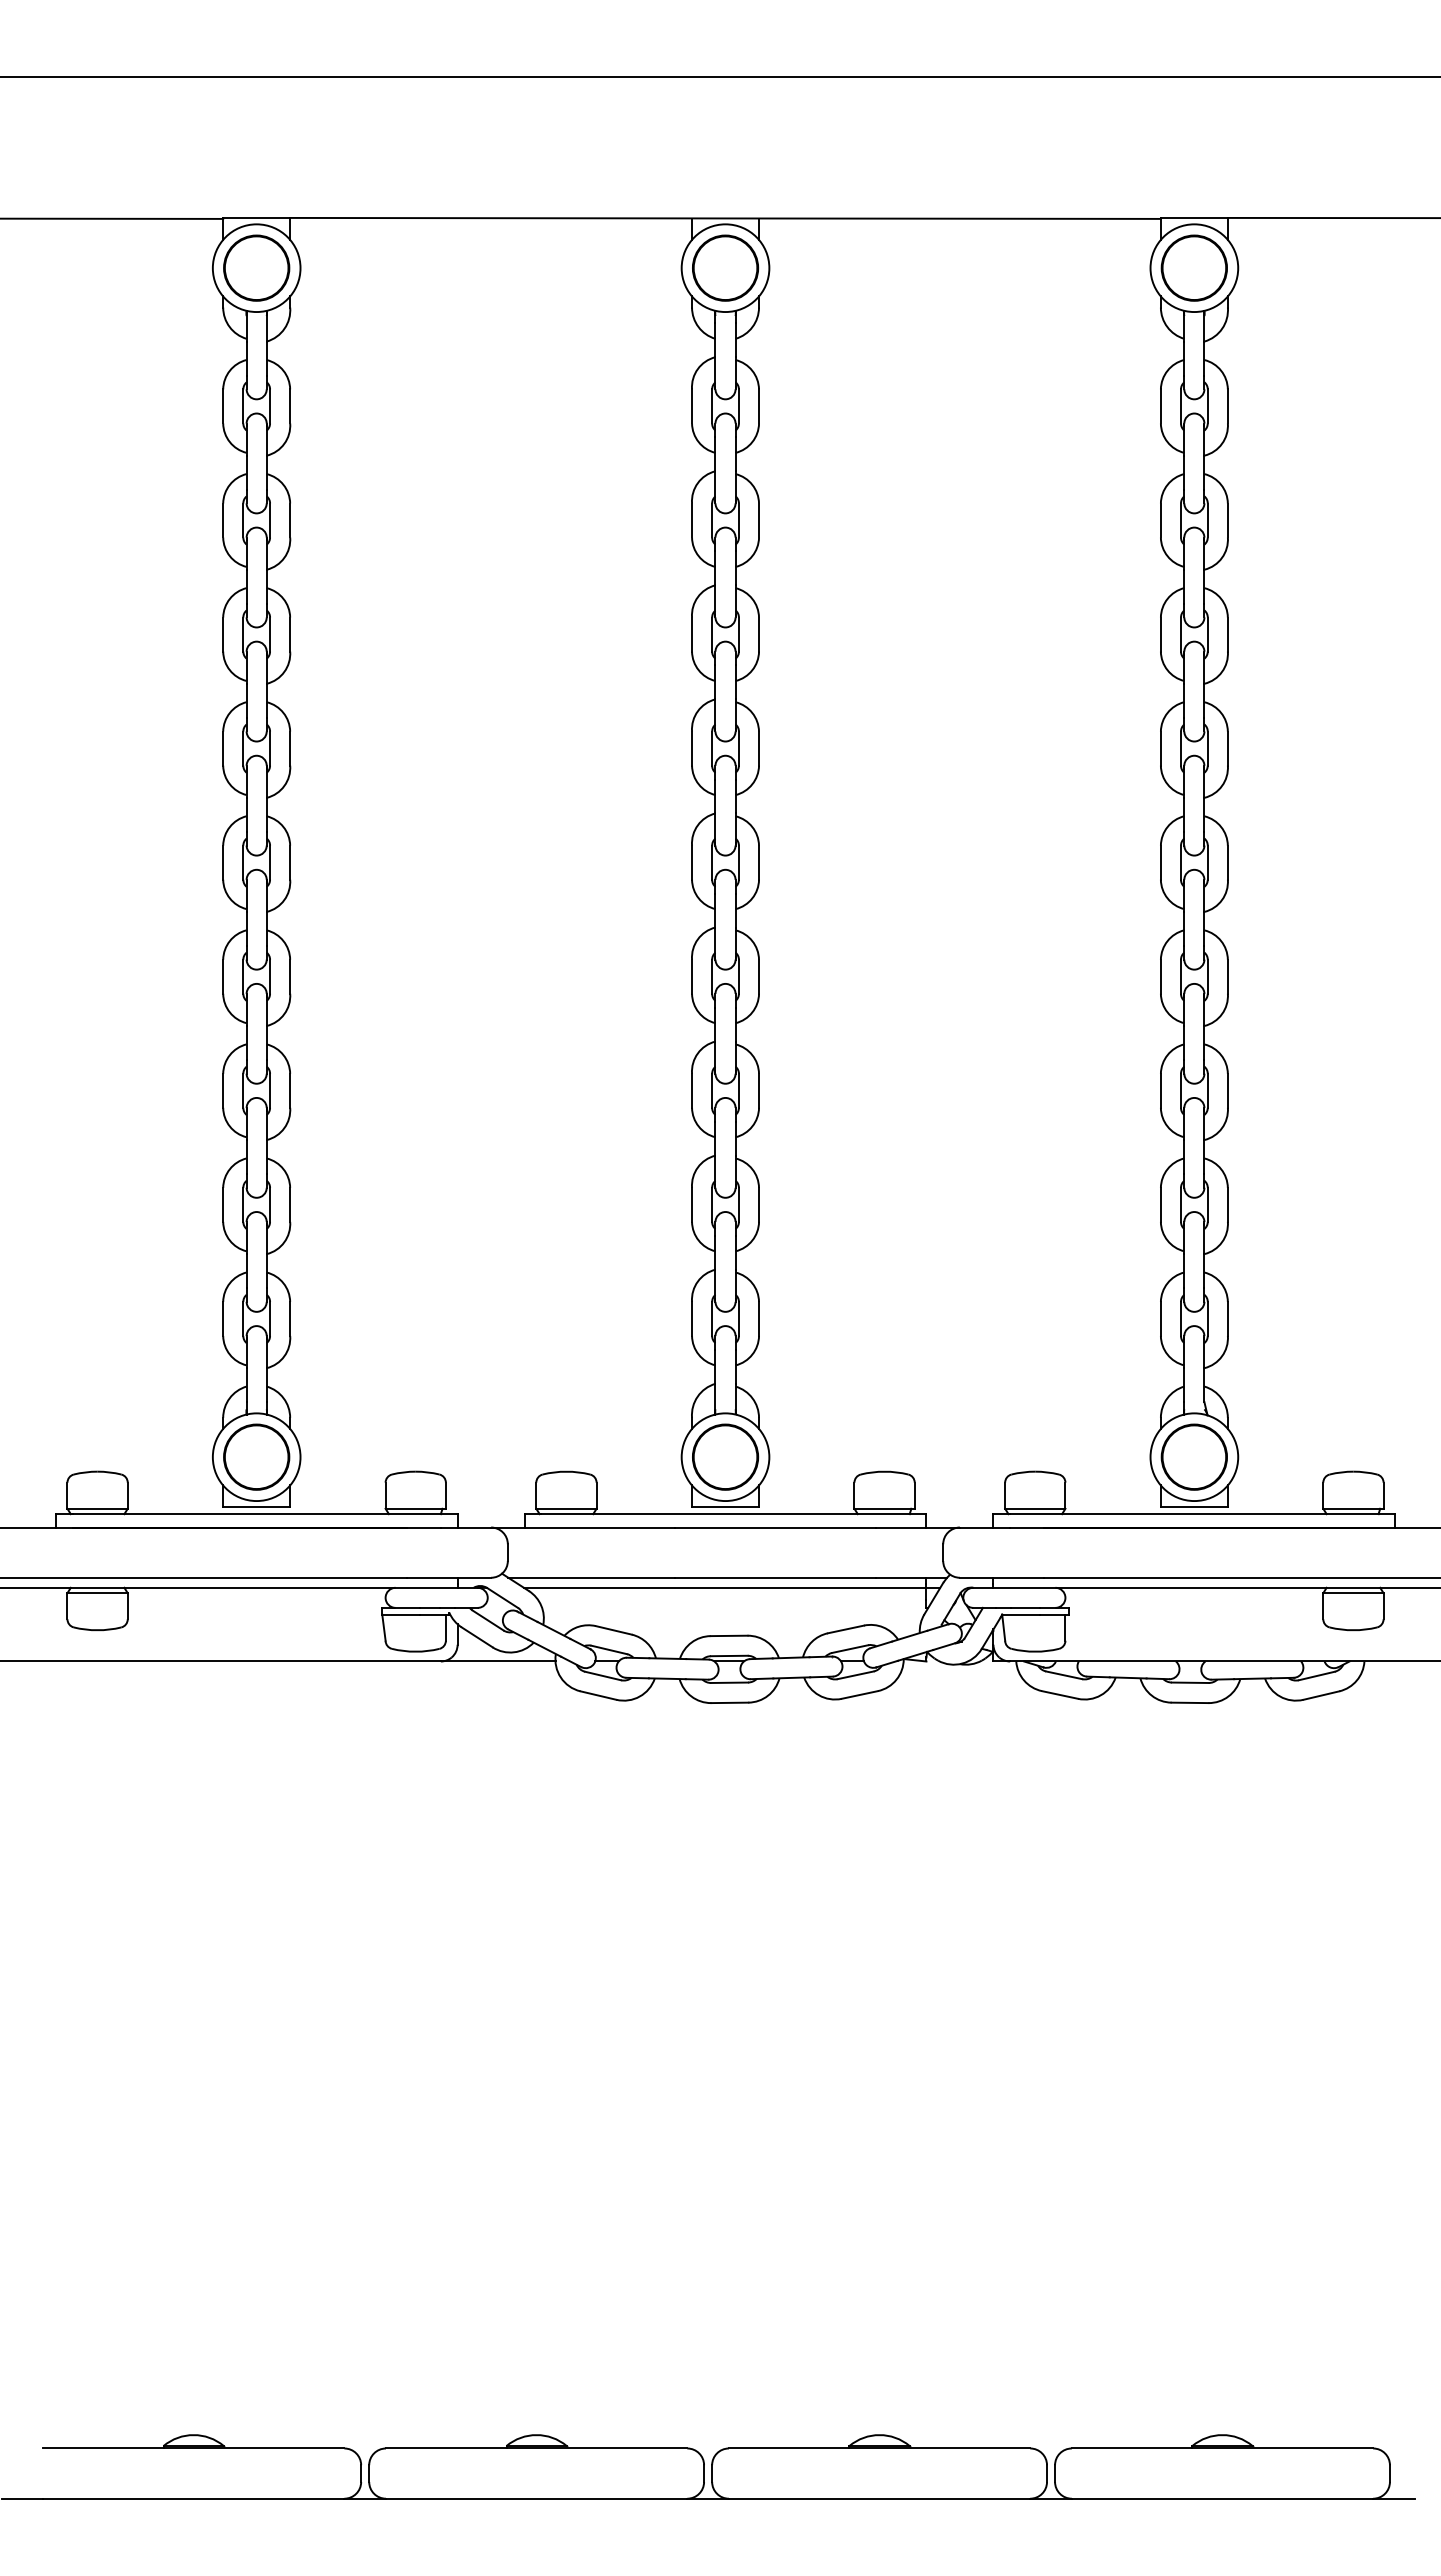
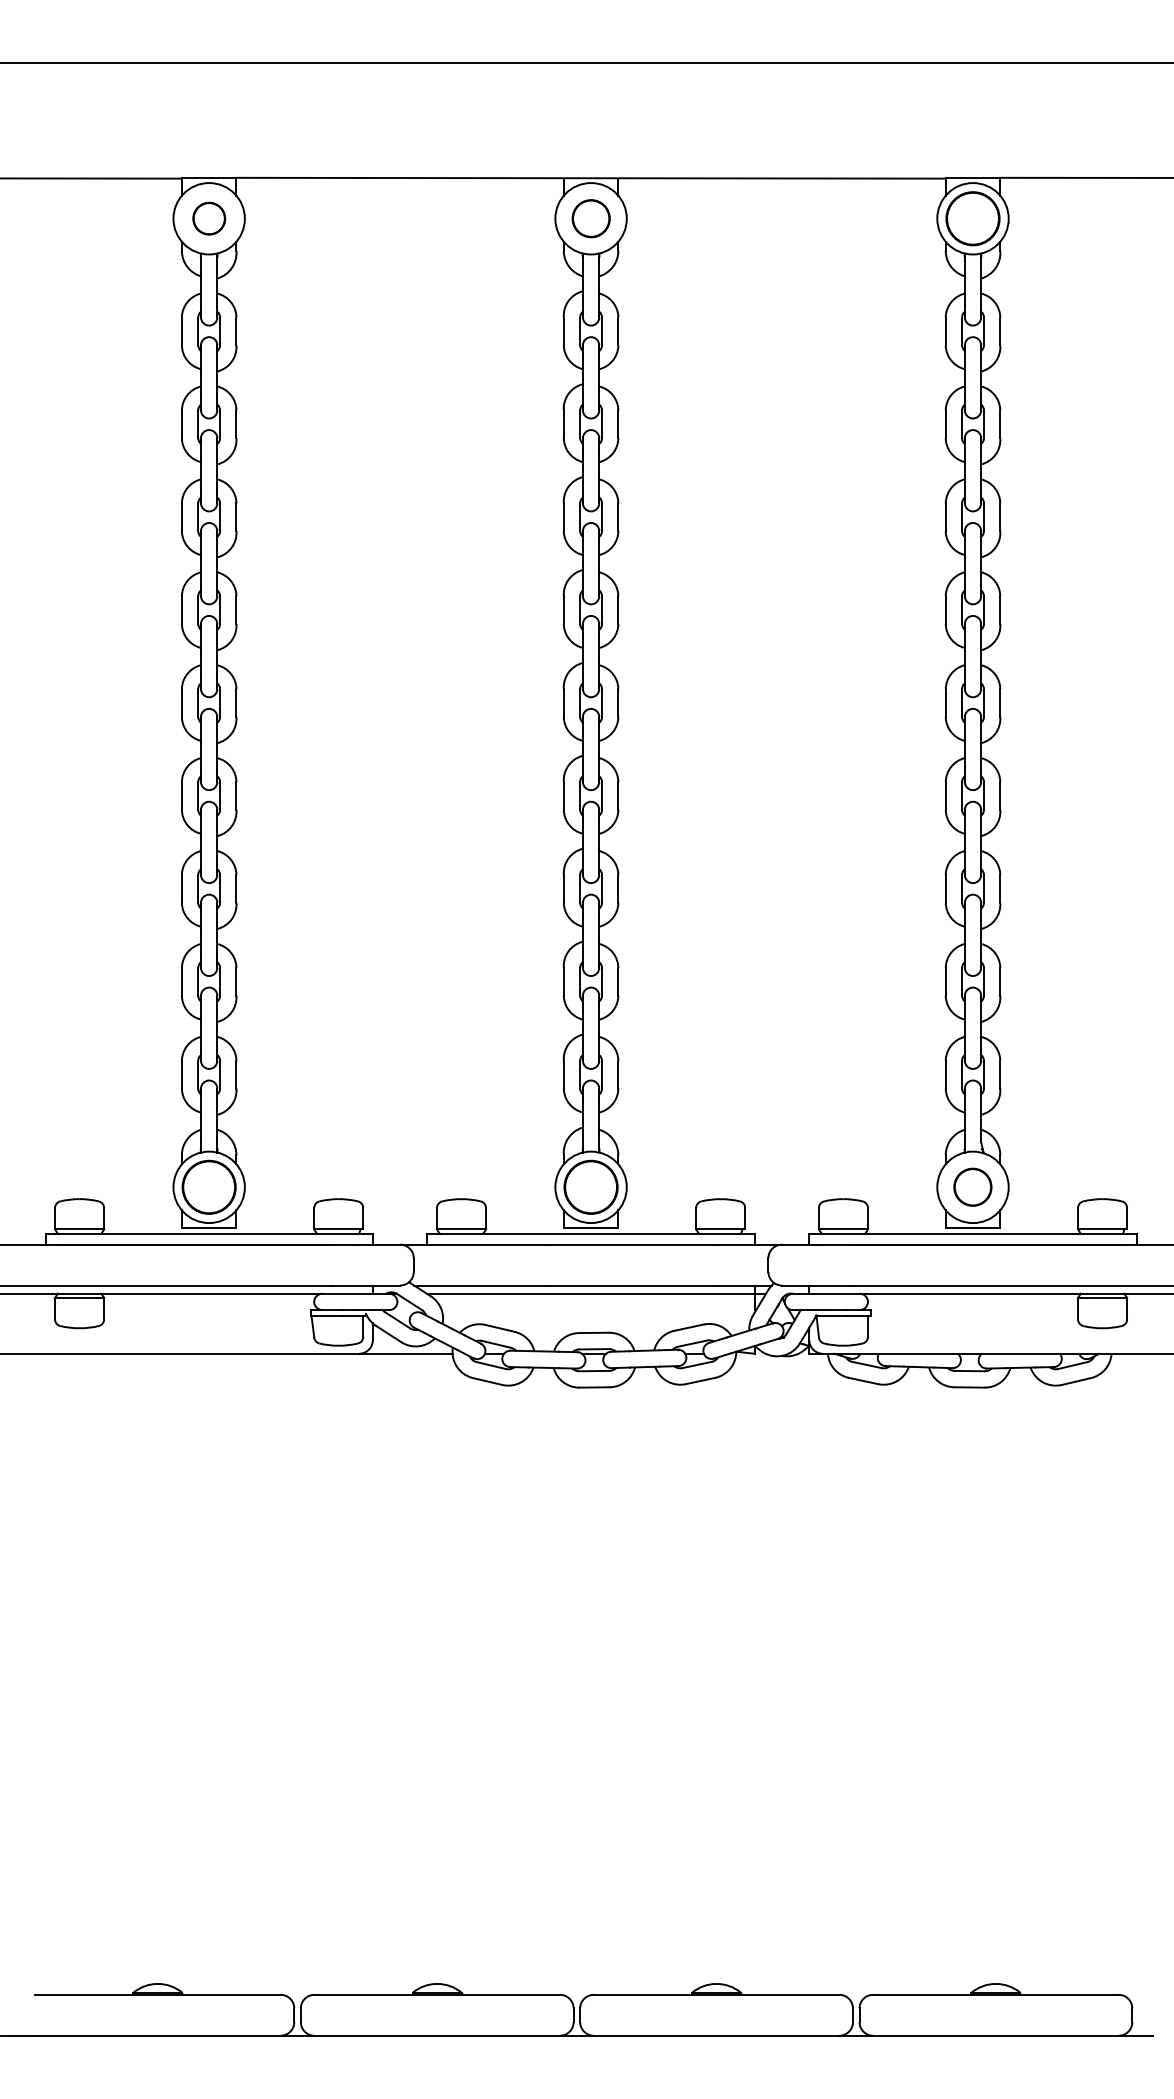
circle: (256, 267) -> (209, 218), size x0.6
circle: (725, 267) -> (591, 218), size x0.7
circle: (1193, 1456) -> (972, 1186), size x0.7

